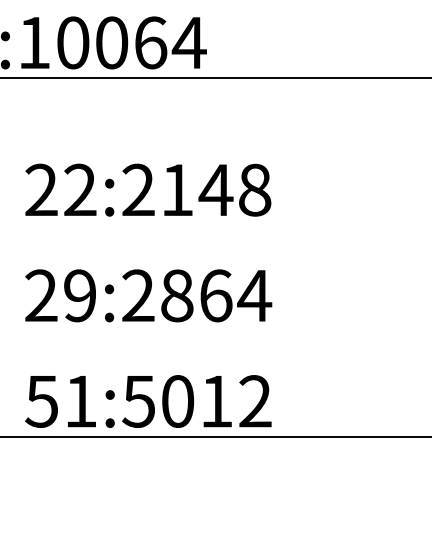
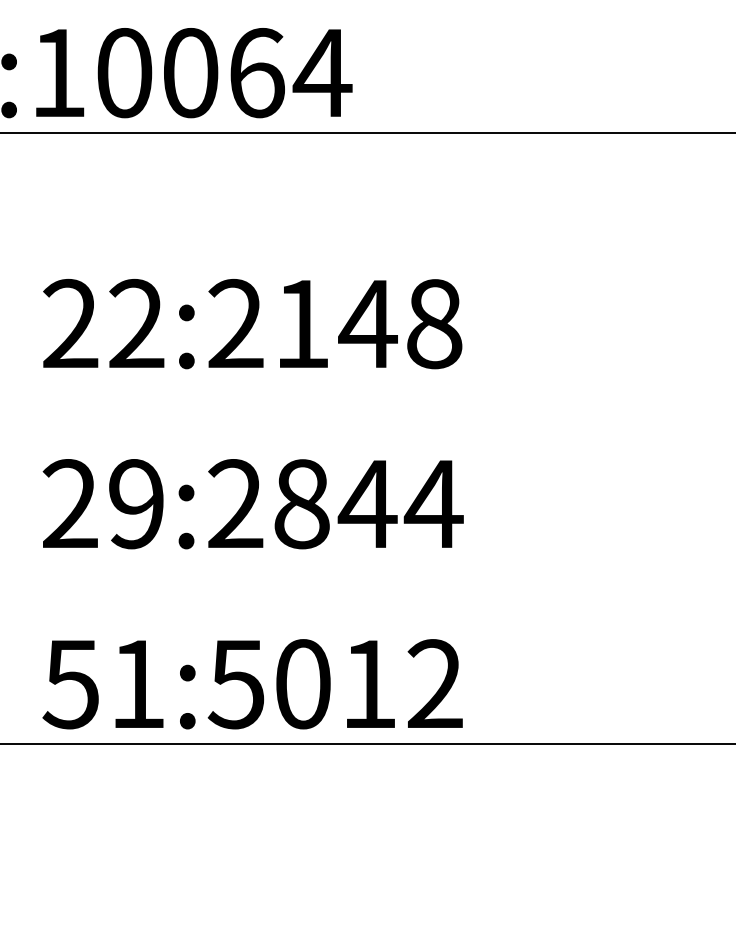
text: (215, 295) -> (367, 503), 29:2864 -> 29:2844

